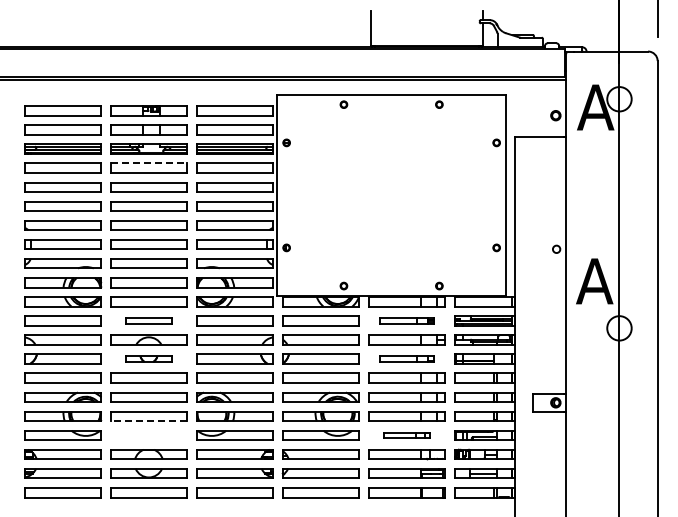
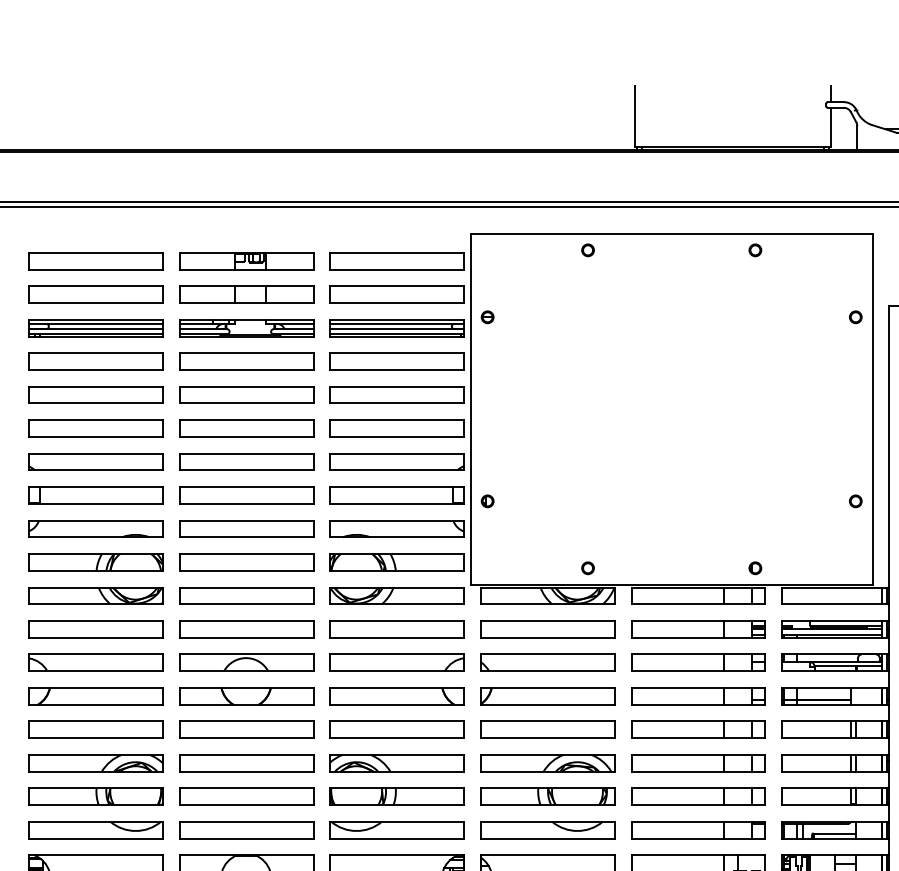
line: (149, 163) -> (247, 353), dashed -> solid
part: (148, 320) -> (245, 628), size x1.67
part: (406, 320) -> (697, 628), size x1.43
part: (148, 358) -> (245, 695), size x1.67
part: (406, 358) -> (697, 695), size x1.43
line: (148, 421) -> (245, 805), dashed -> solid
part: (148, 435) -> (245, 830), added
part: (406, 435) -> (697, 830), size x1.67

